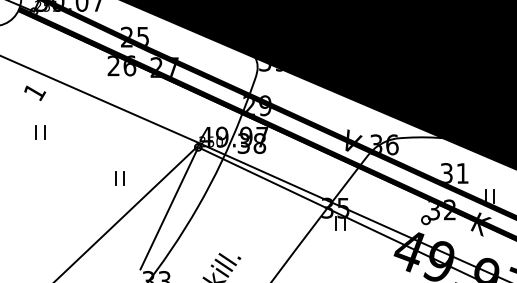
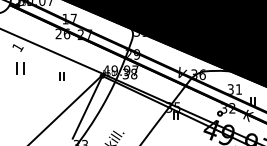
text: (134, 36) -> (69, 18), 25 -> 17
part: (39, 132) -> (20, 68), size x1.6
part: (119, 179) -> (61, 76), moved

